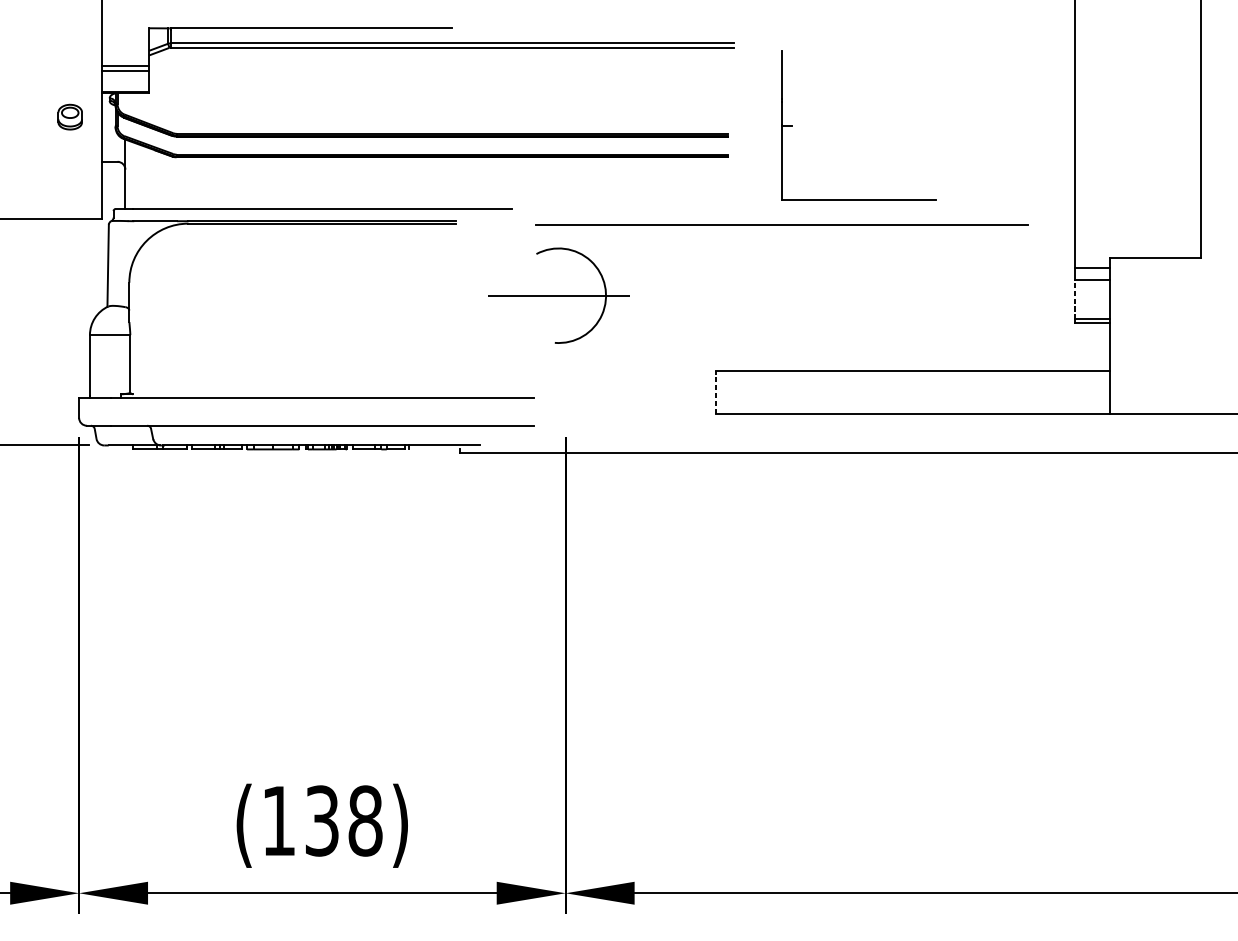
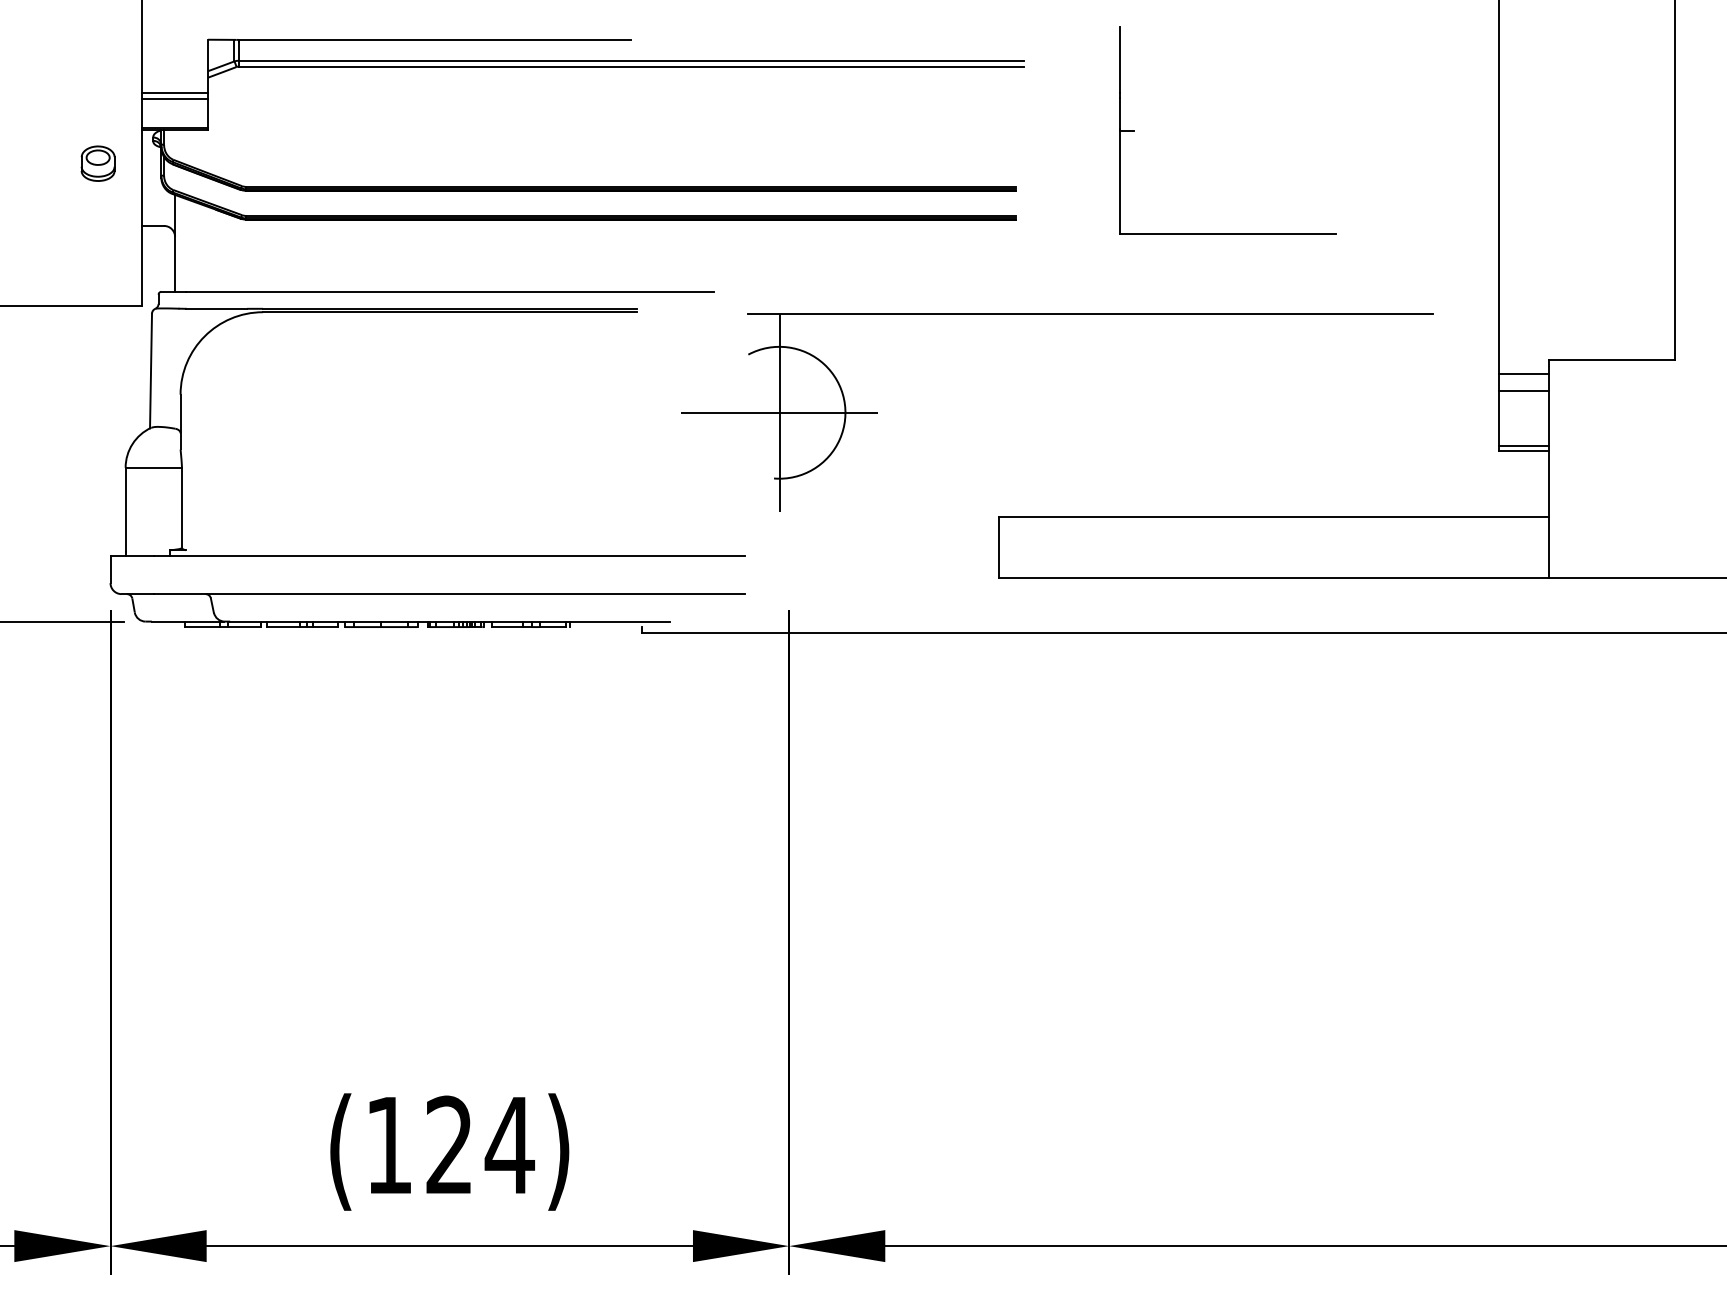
part: (791, 125) -> (1134, 130), moved
line: (558, 295) -> (779, 412), added
line: (1075, 299) -> (1499, 418), dashed -> solid
line: (716, 391) -> (999, 546), dashed -> solid
text: (344, 821) -> (480, 1145), (138) -> (124)

